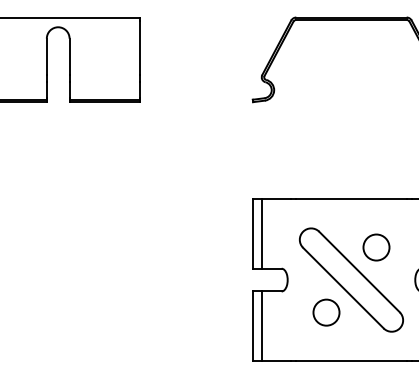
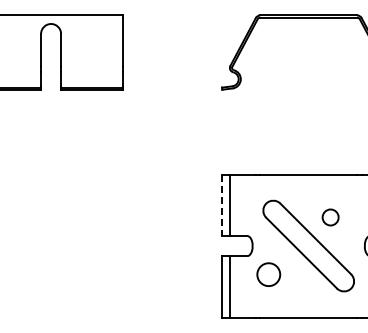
line: (253, 233) -> (222, 205), solid -> dashed
circle: (376, 247) -> (330, 217), size x0.7
circle: (326, 312) -> (268, 274), moved

